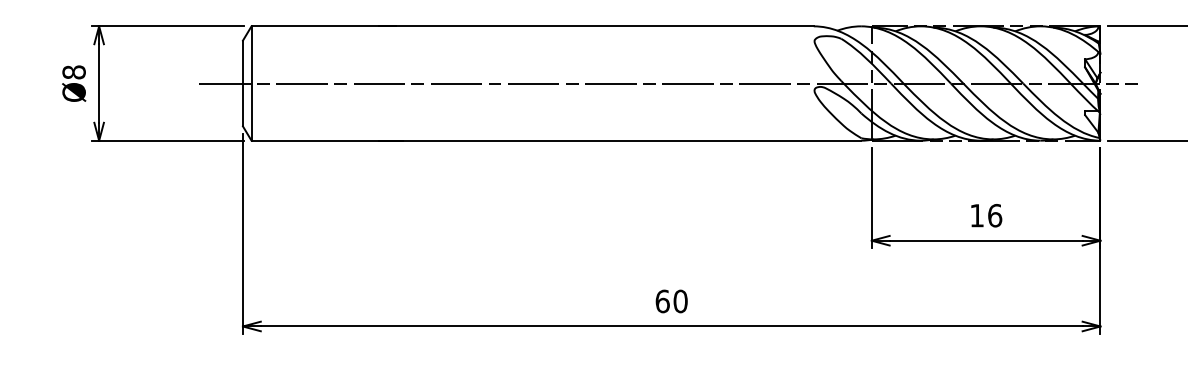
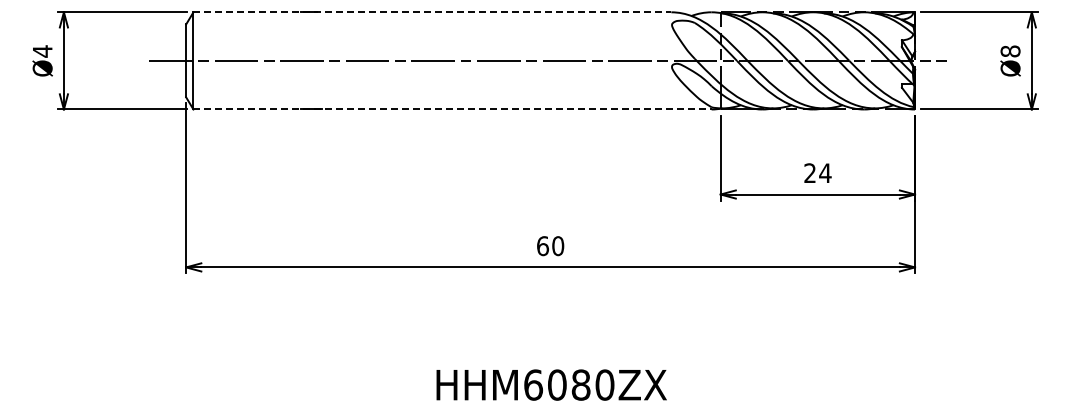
line: (532, 26) -> (432, 12), solid -> dashed
text: (73, 72) -> (42, 51), Ø8 -> Ø4
line: (557, 140) -> (453, 109), solid -> dashed
text: (985, 215) -> (817, 173), 16 -> 24

